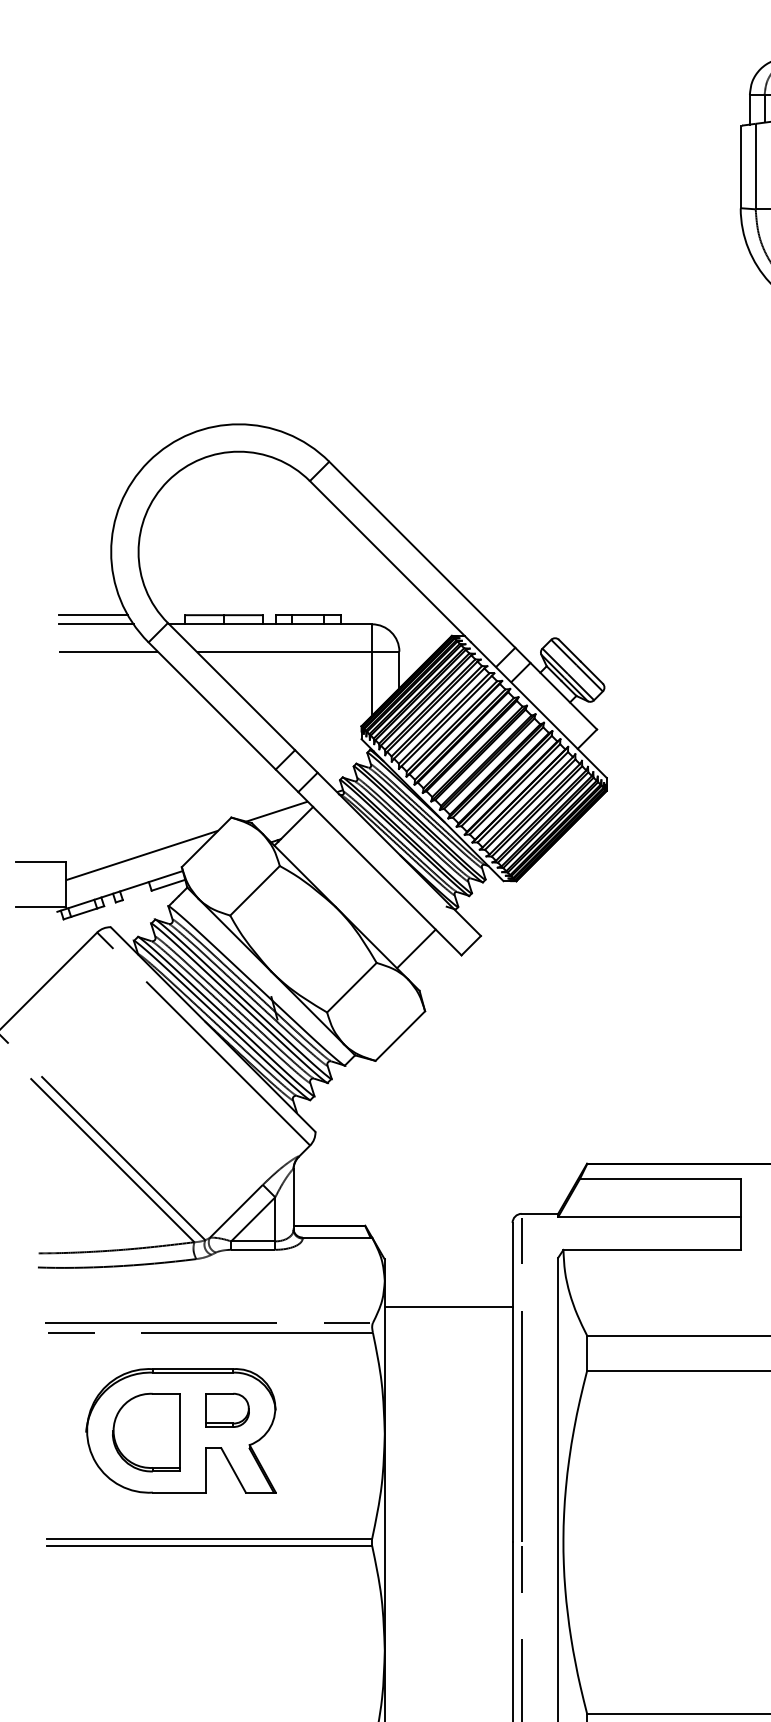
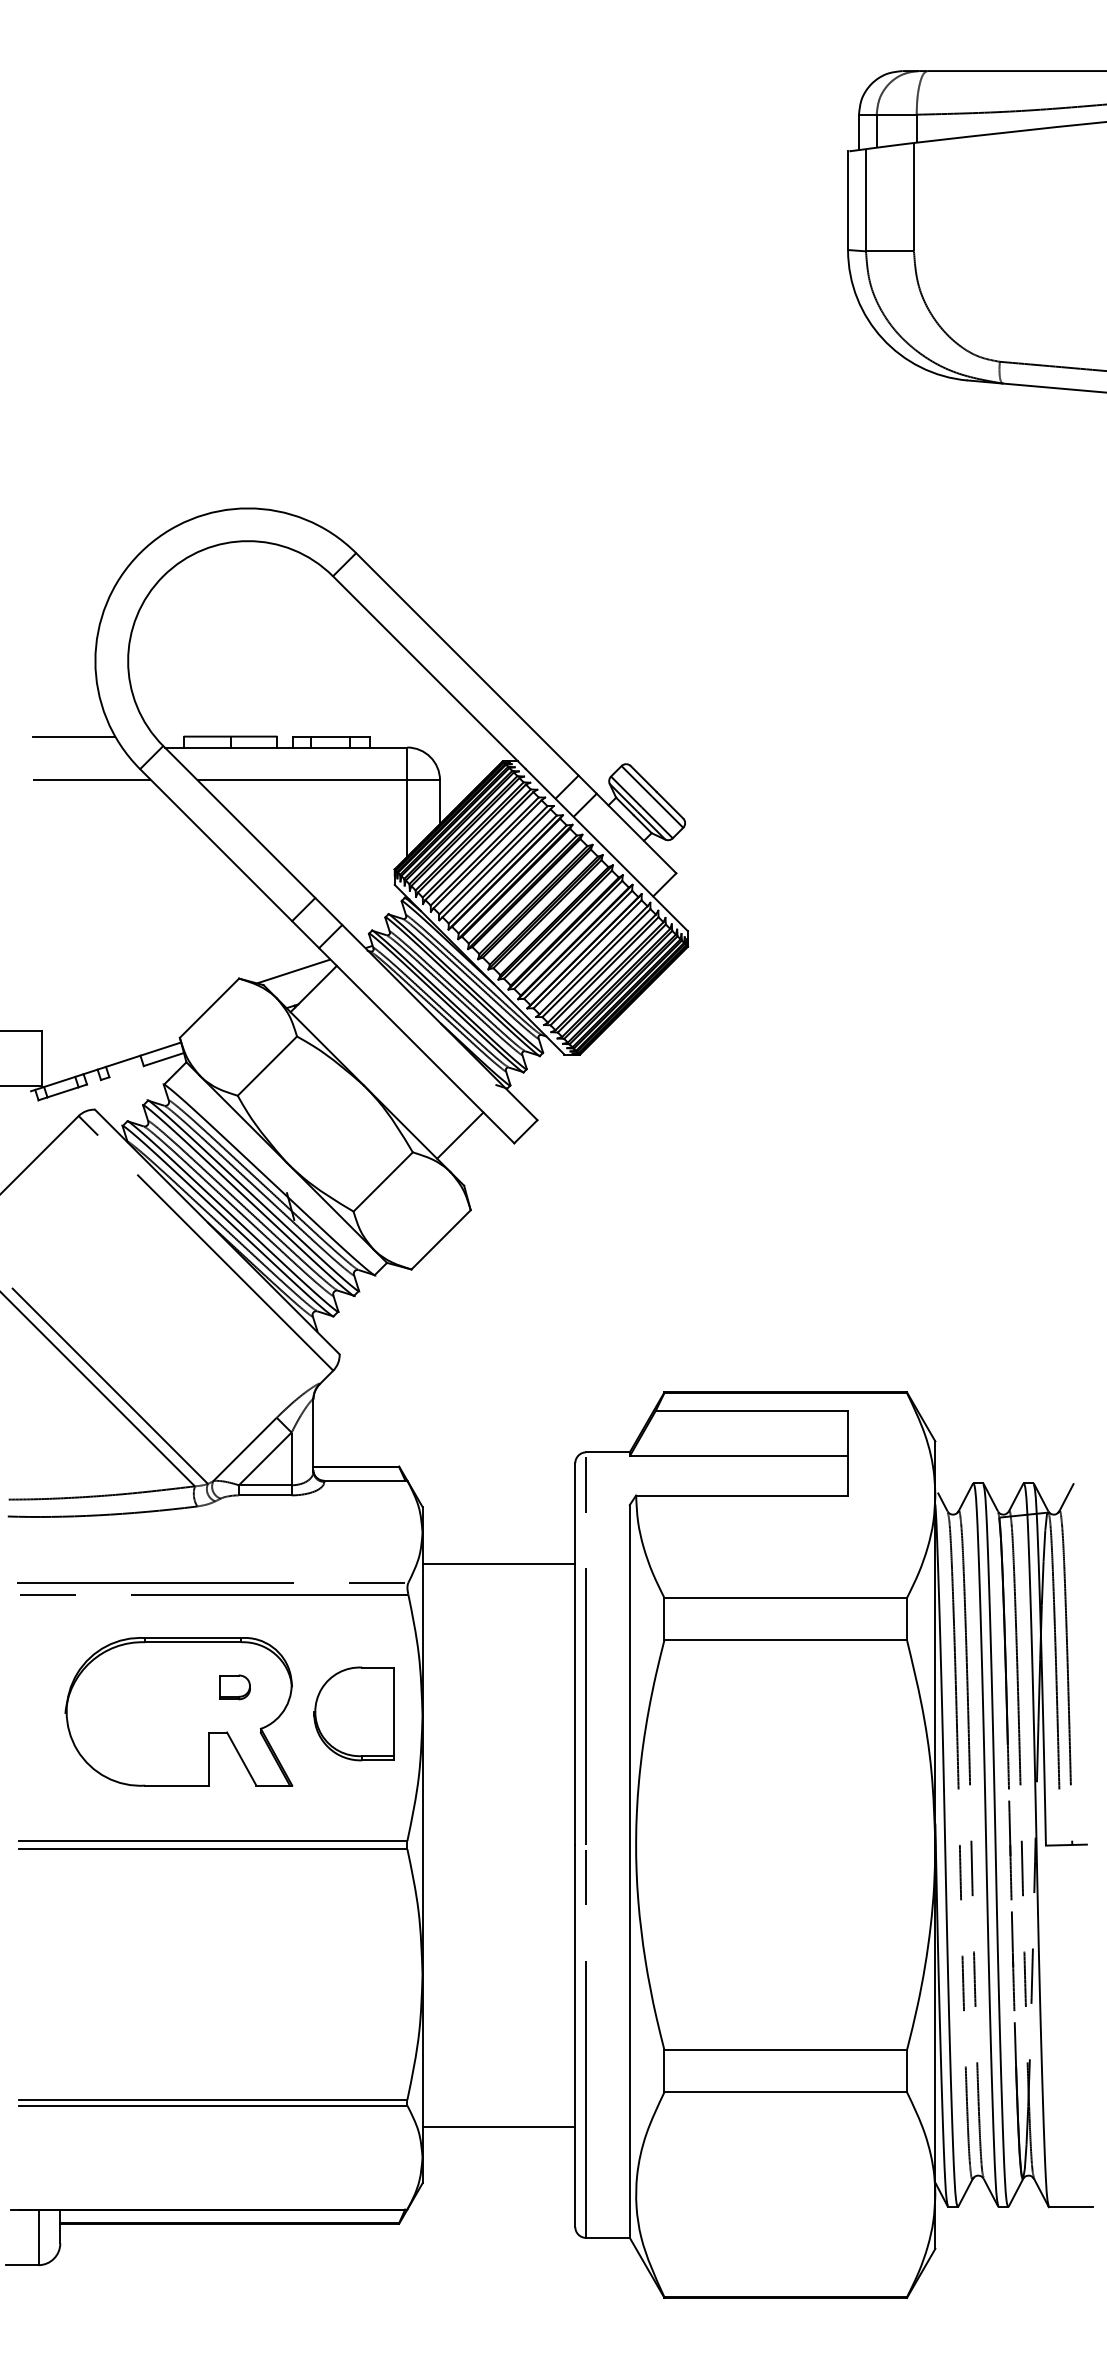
line: (96, 624) -> (77, 747), removed
line: (142, 855) -> (132, 1023), removed
part: (227, 1410) -> (234, 1687), size x0.6
part: (145, 1432) -> (353, 1713), moved

